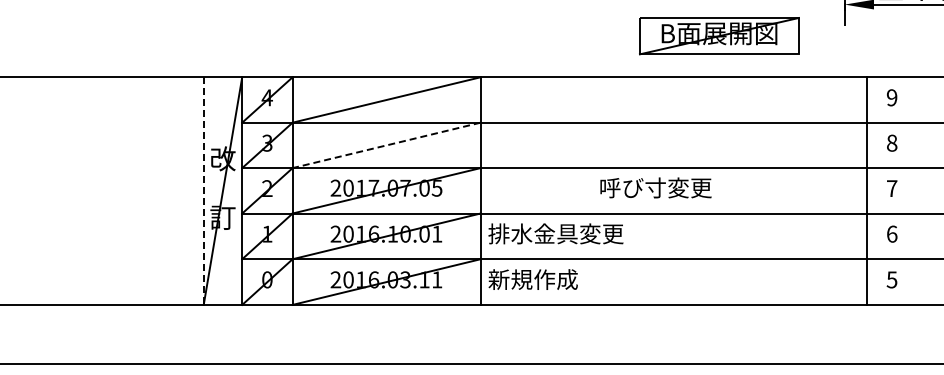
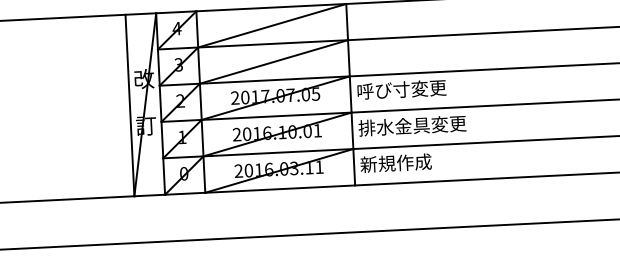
line: (386, 145) -> (273, 62), dashed -> solid
text: (655, 187) -> (401, 89), moved
line: (203, 191) -> (129, 105), dashed -> solid

